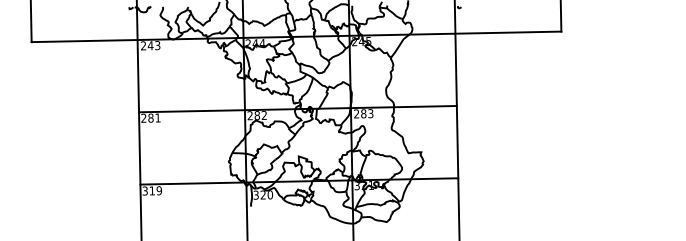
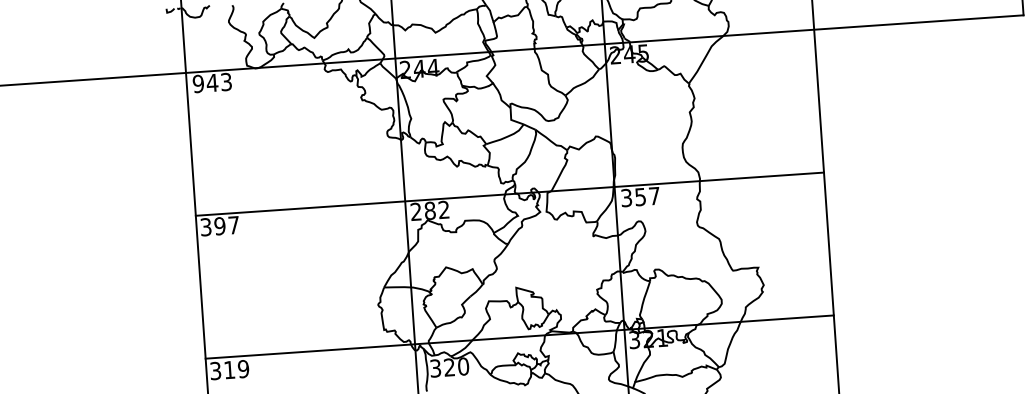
text: (143, 45) -> (198, 83), 243 -> 943
text: (363, 113) -> (640, 196), 283 -> 357
text: (150, 117) -> (219, 224), 281 -> 397

